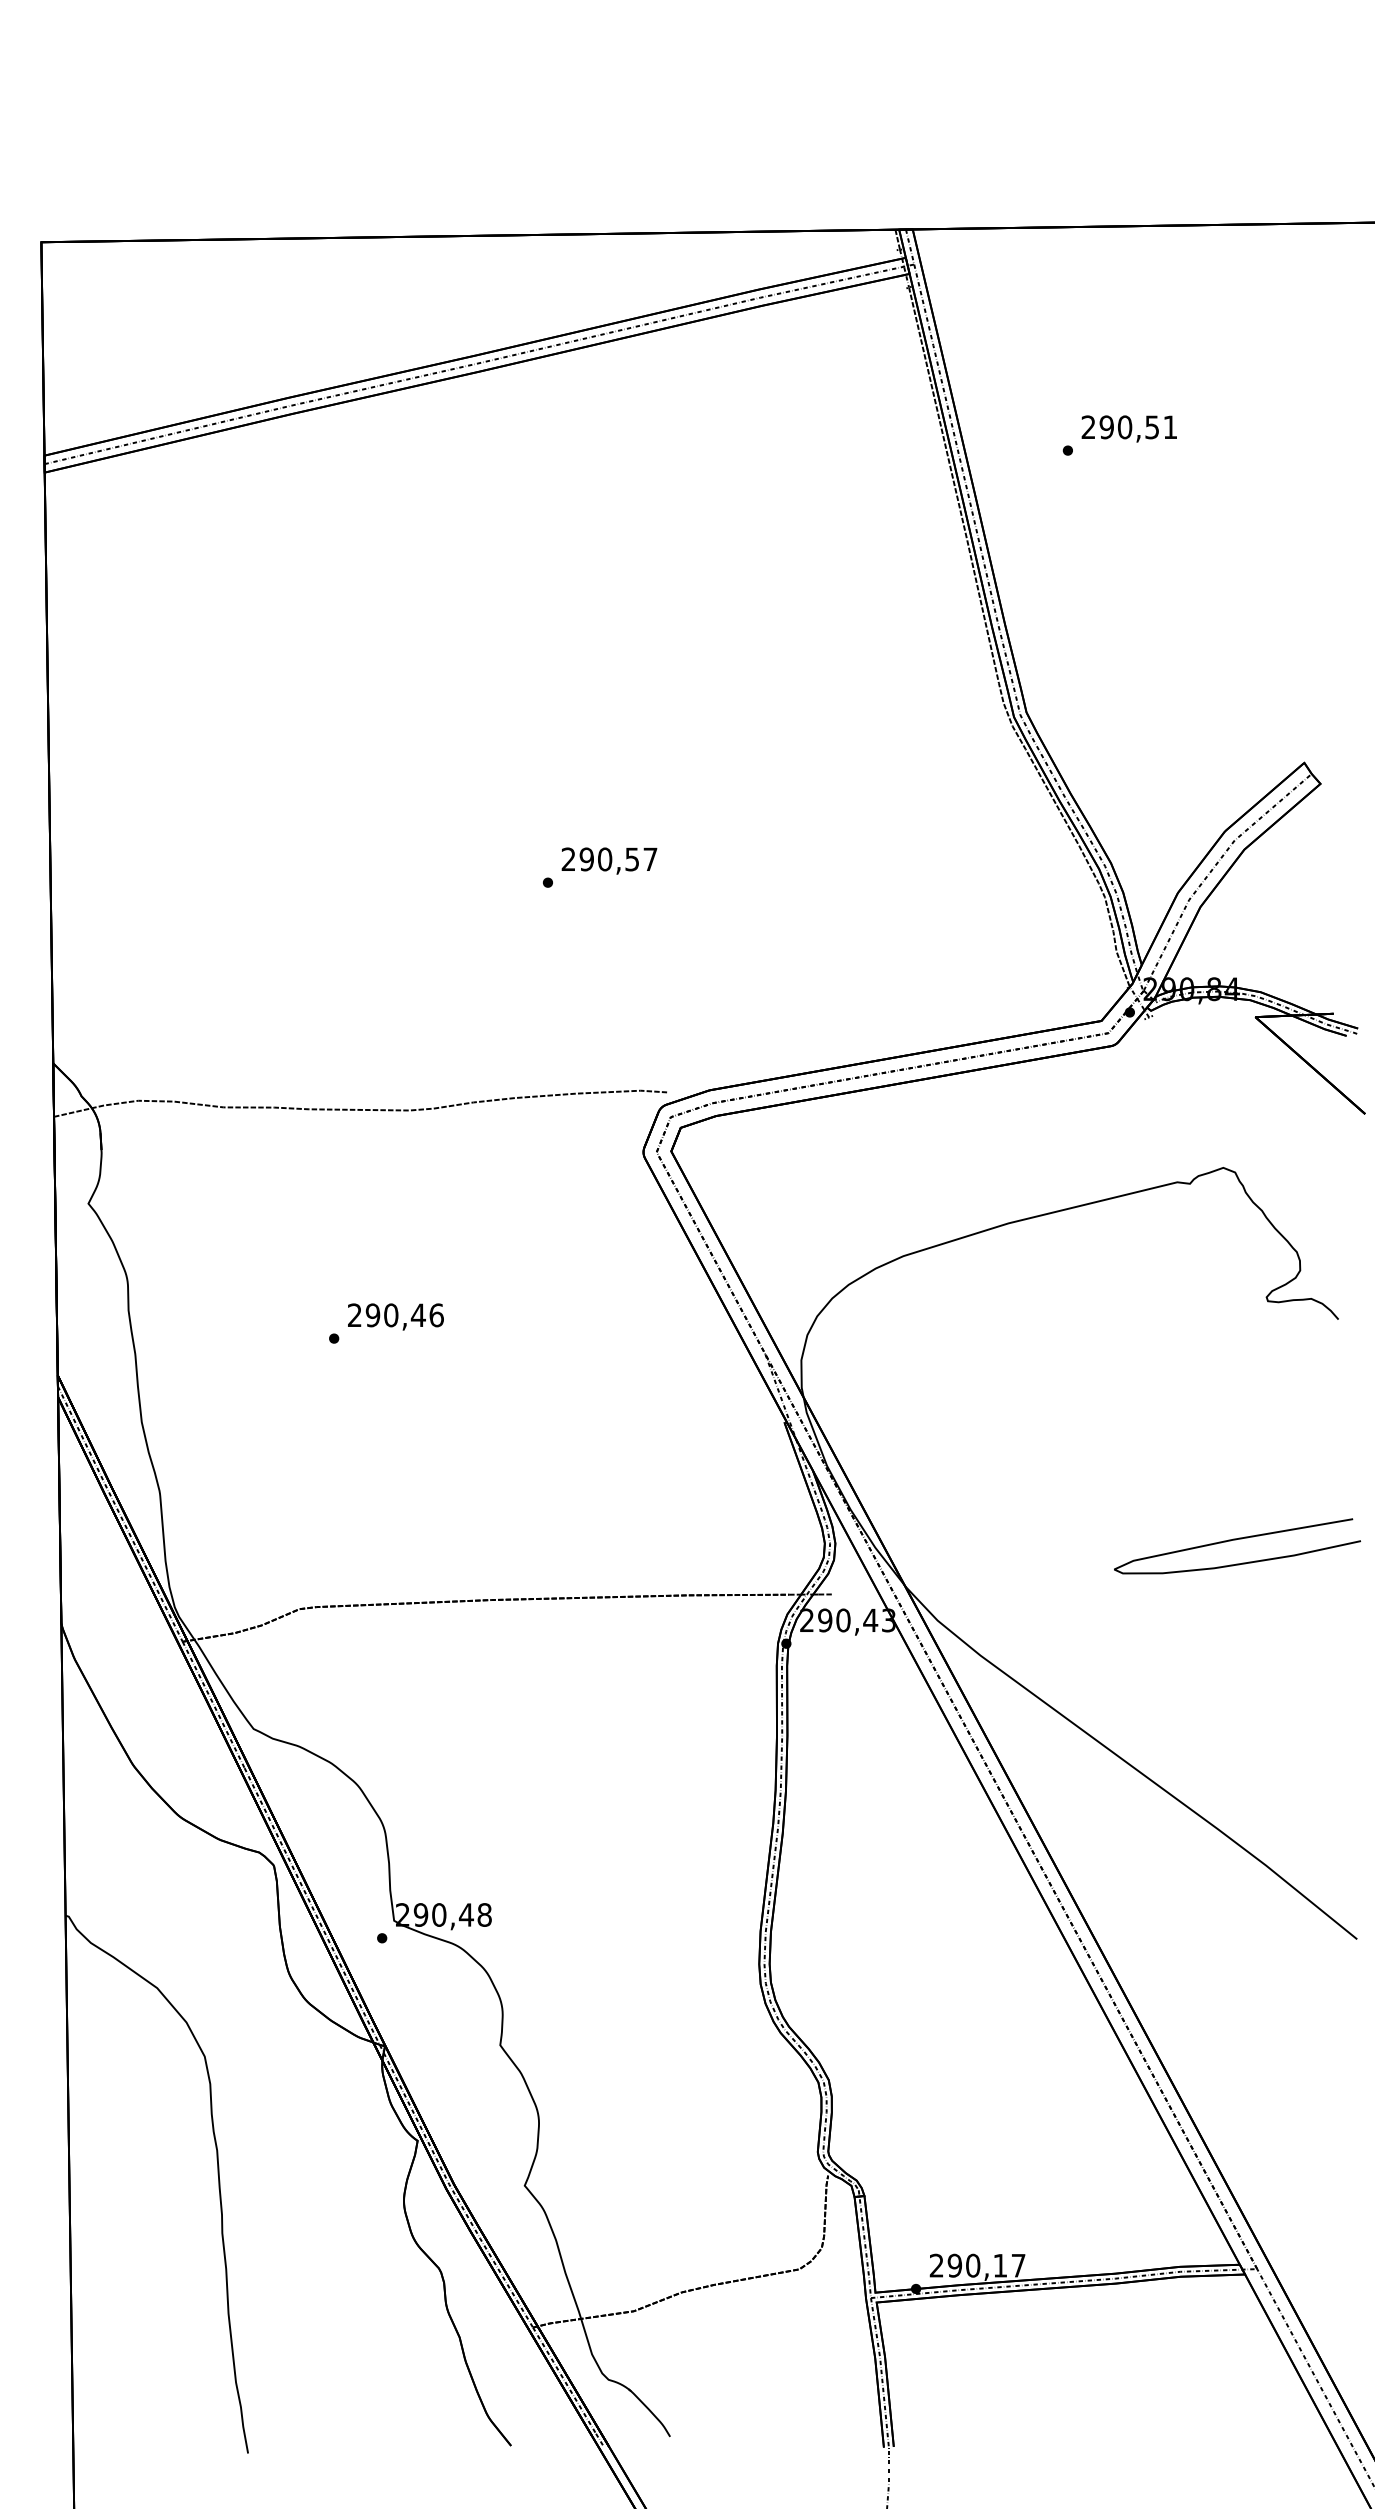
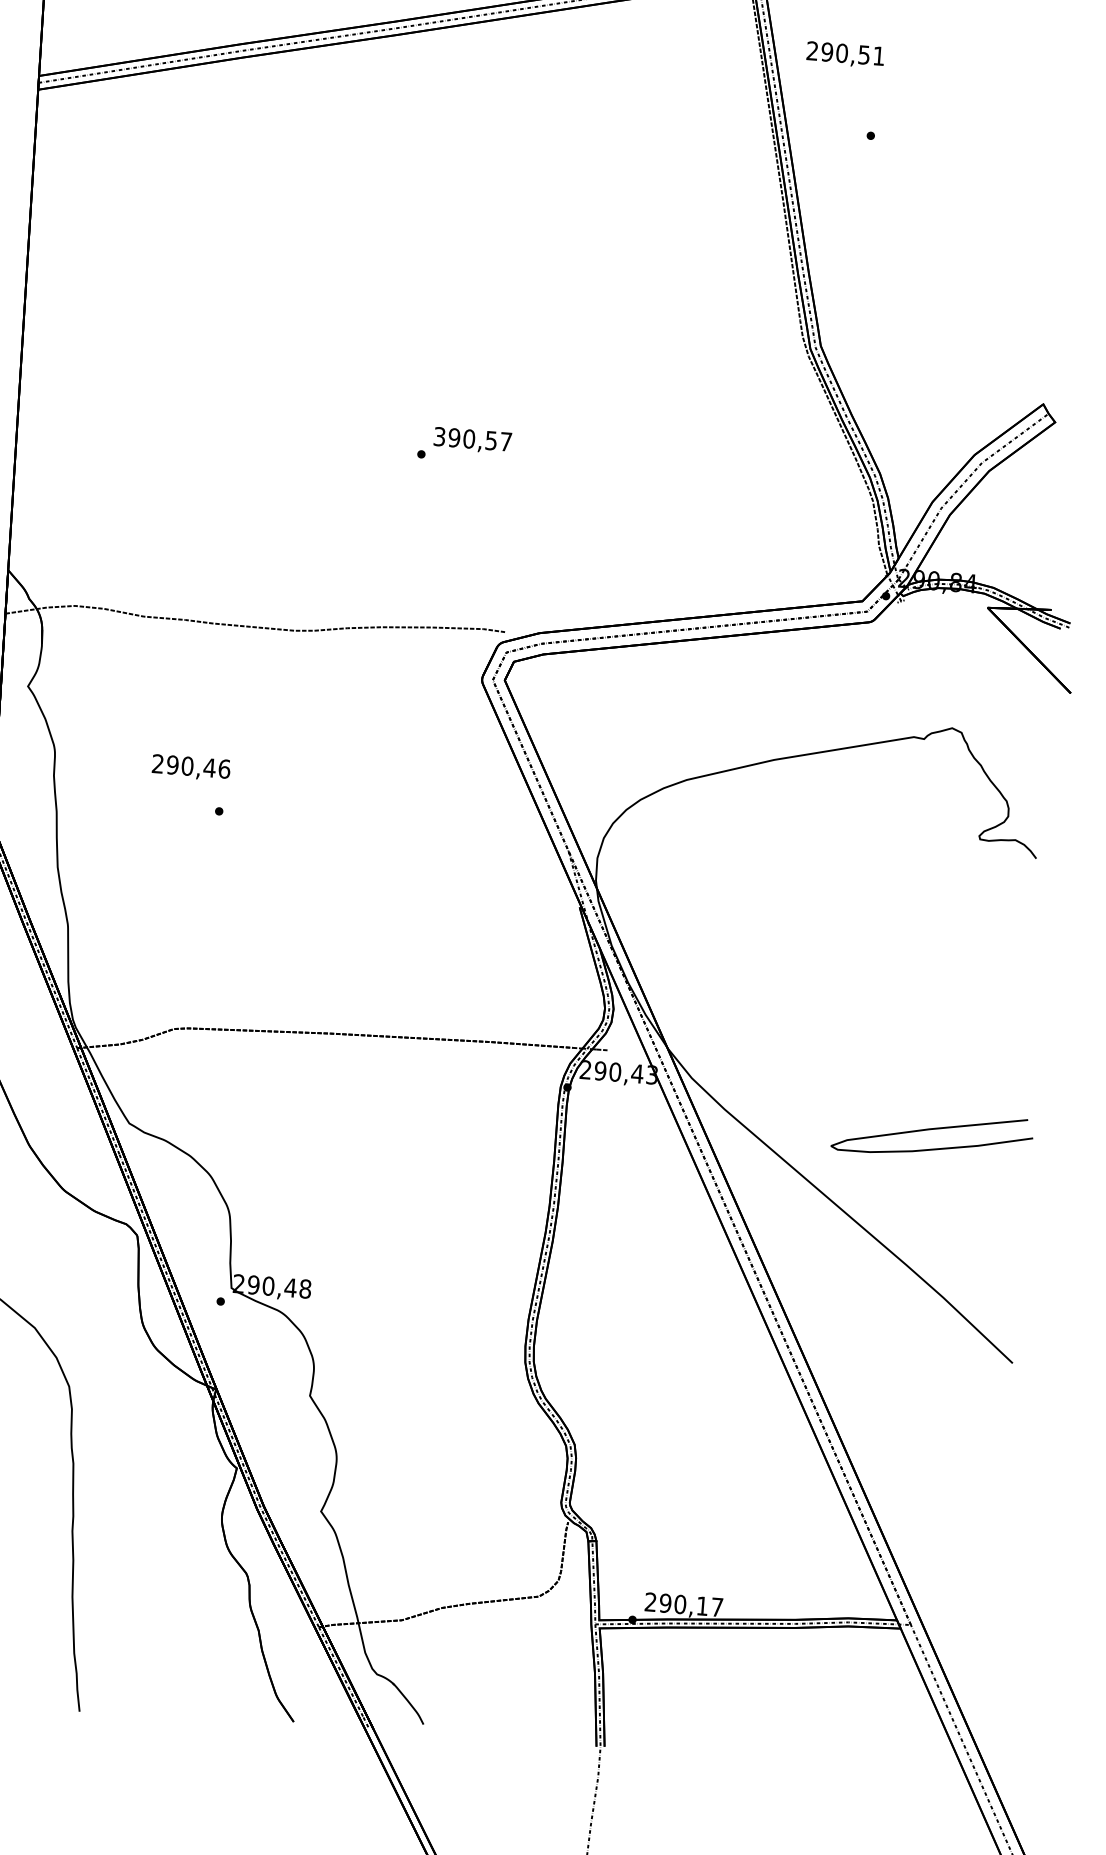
text: (1128, 428) -> (844, 54), moved
text: (568, 859) -> (439, 436), 290,57 -> 390,57
text: (395, 1316) -> (190, 767), moved
curve: (1236, 1540) -> (932, 1130), moved

